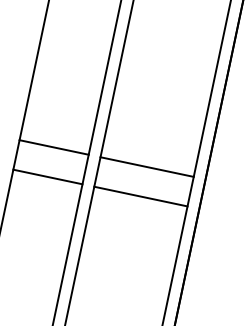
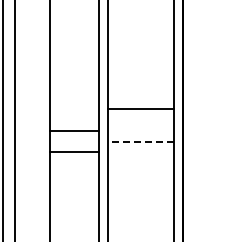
line: (54, 147) -> (74, 131), moved
line: (146, 167) -> (140, 109), moved
line: (47, 177) -> (74, 152), moved
line: (140, 196) -> (140, 142), solid -> dashed

